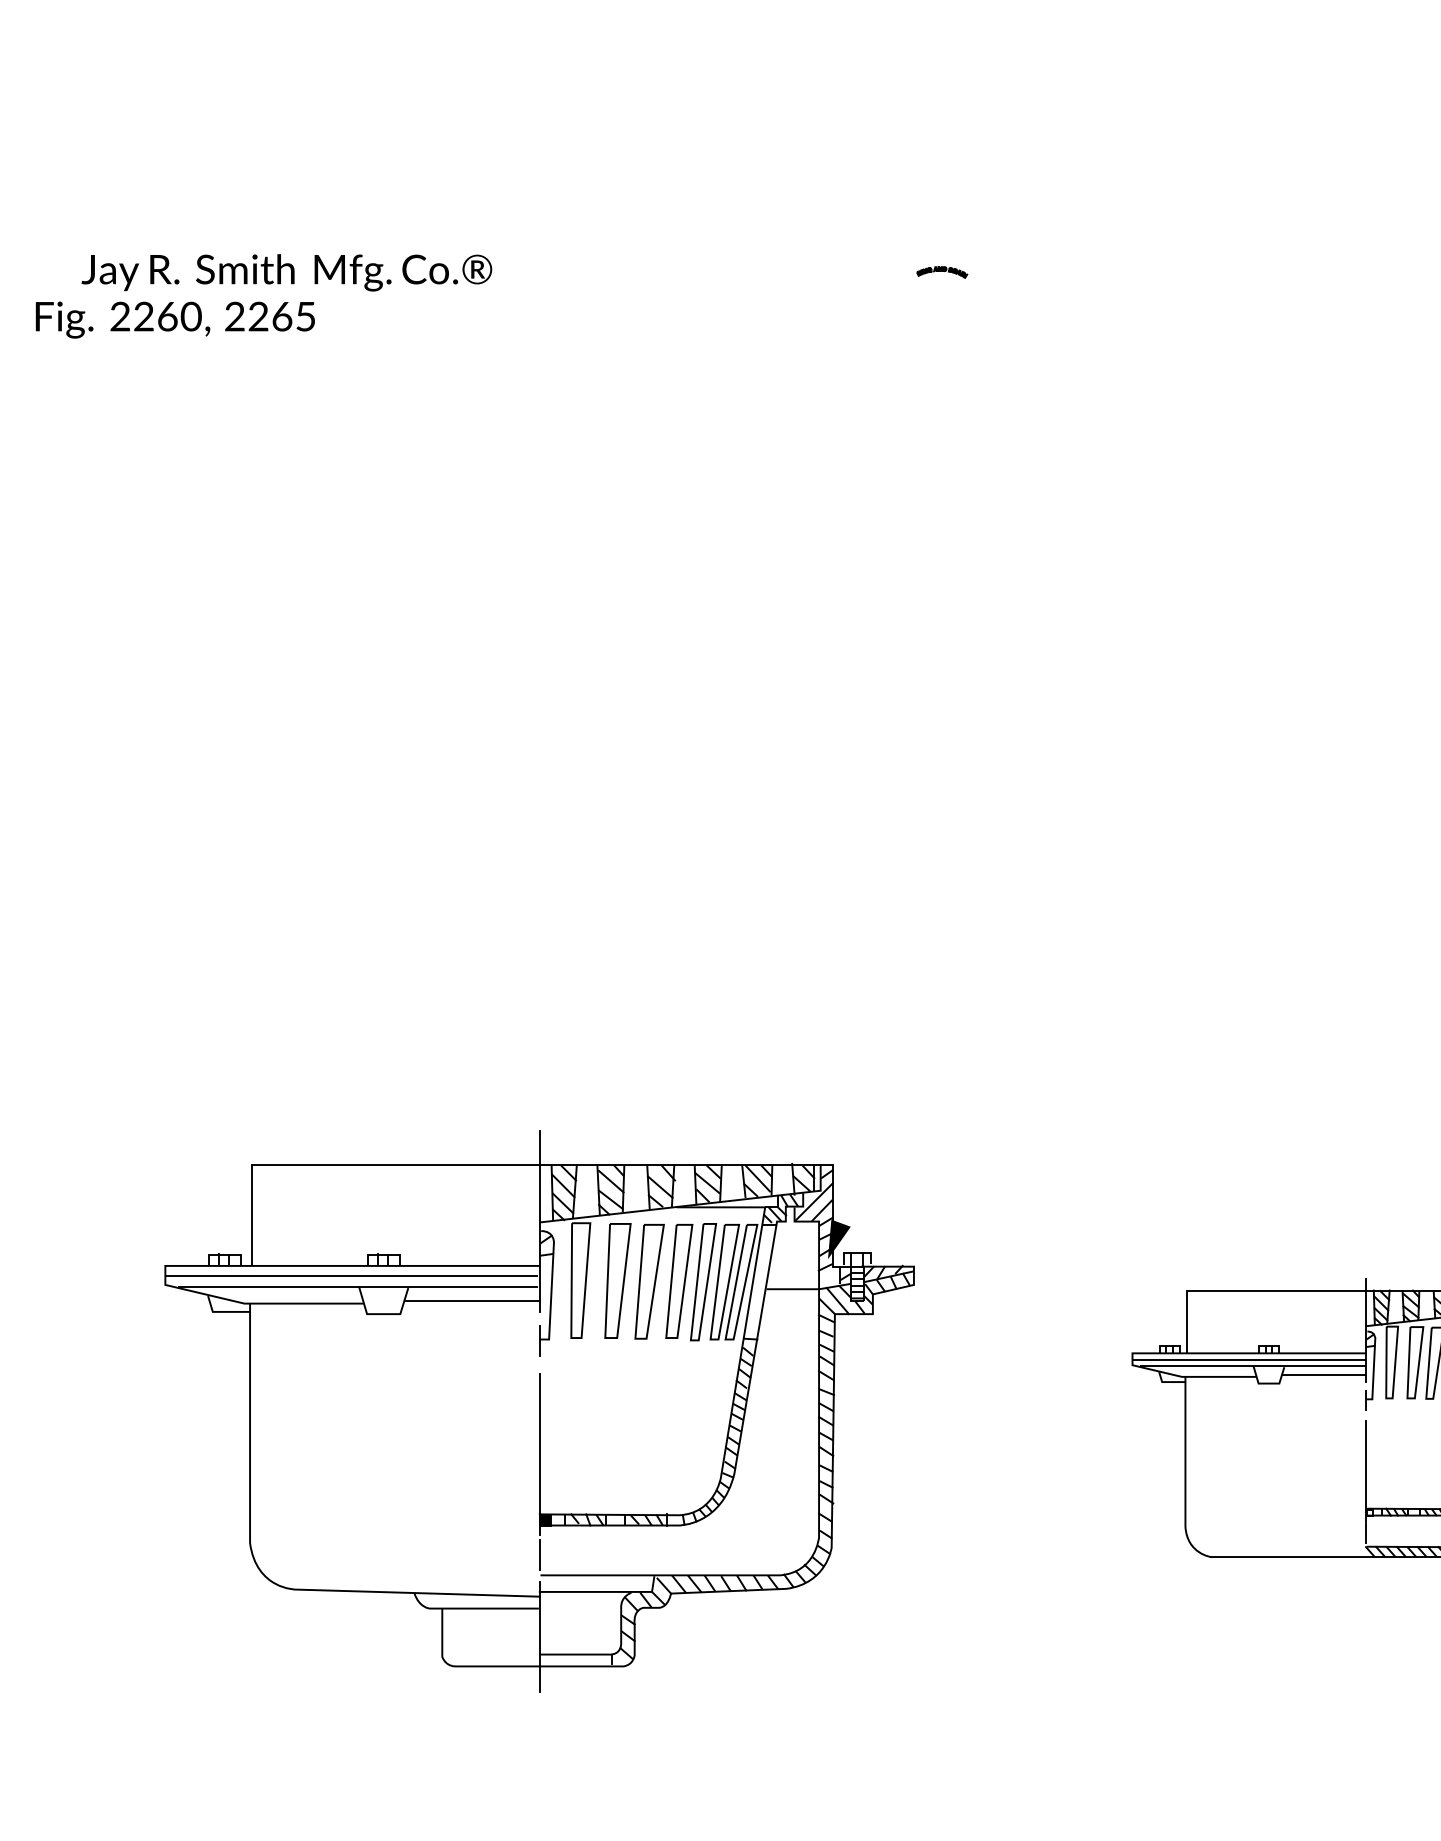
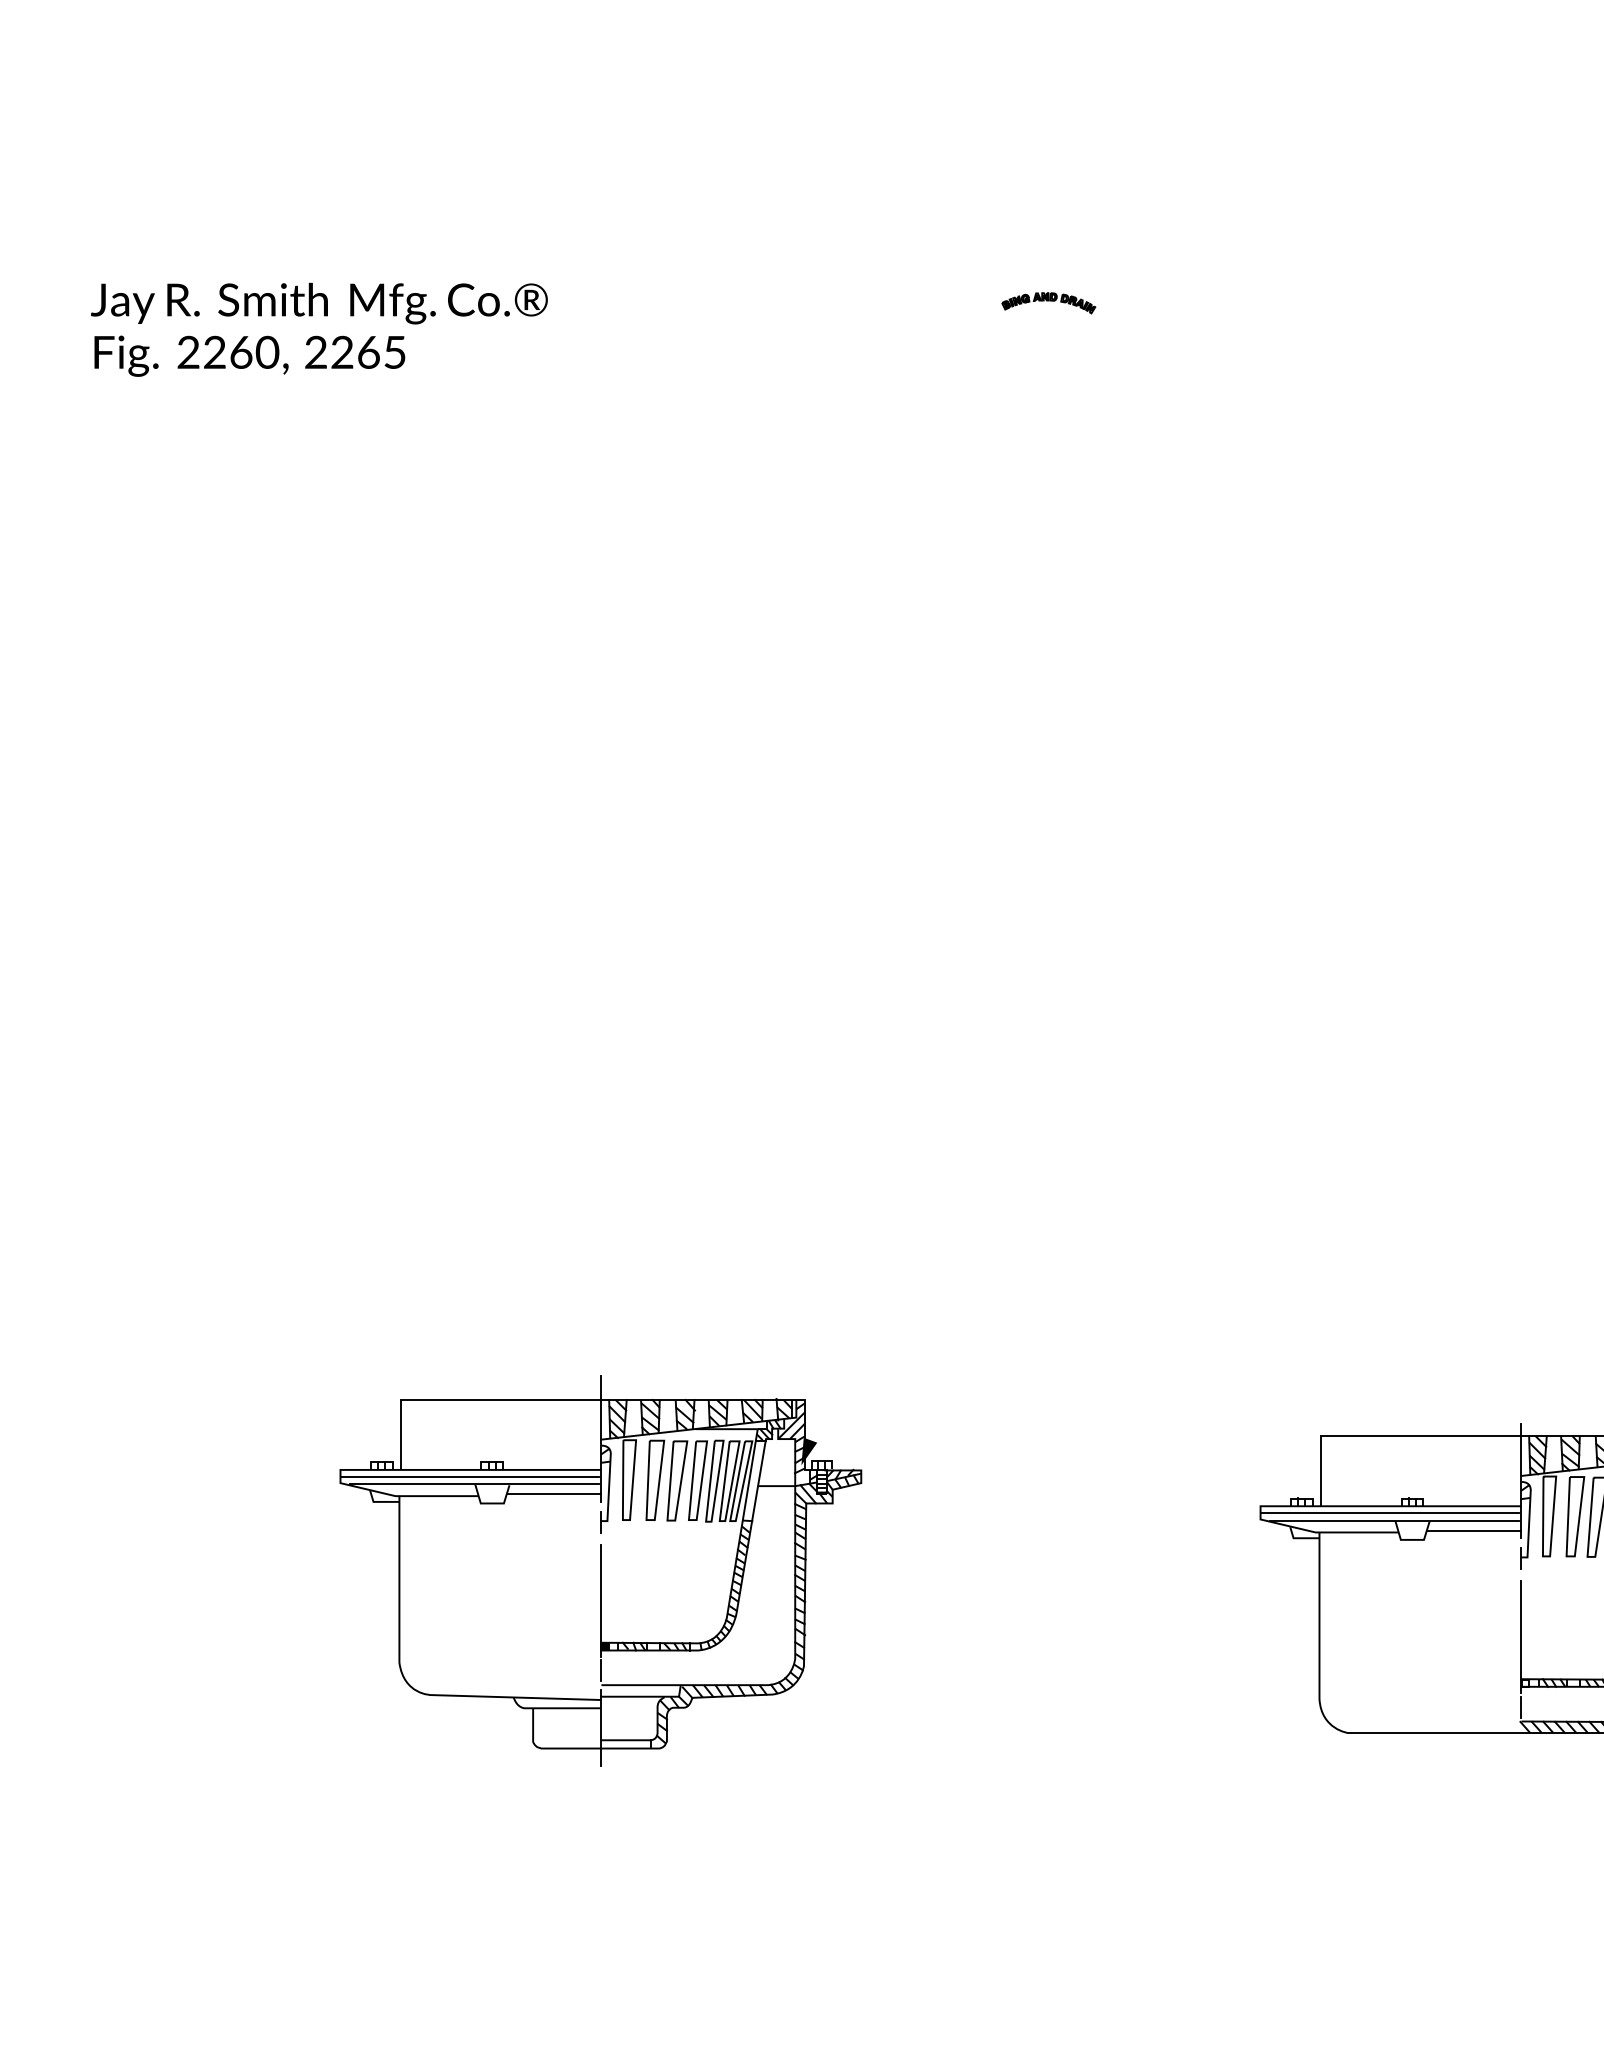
part: (941, 272) -> (1047, 303), size x1.67
text: (174, 319) -> (248, 355), moved
part: (539, 1411) -> (600, 1570), size x0.62

